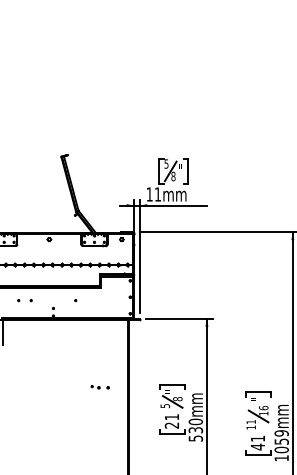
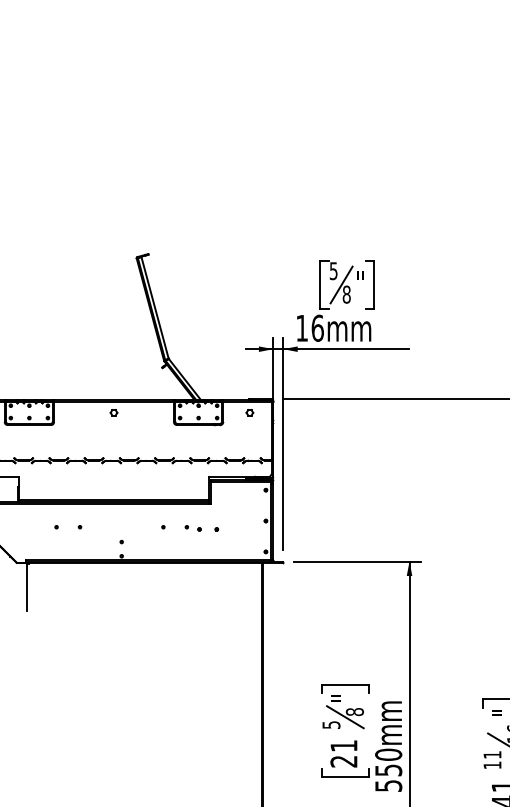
text: (157, 194) -> (316, 328), 11mm -> 16mm
part: (99, 387) -> (200, 528), moved
text: (195, 430) -> (388, 770), 530mm -> 550mm

